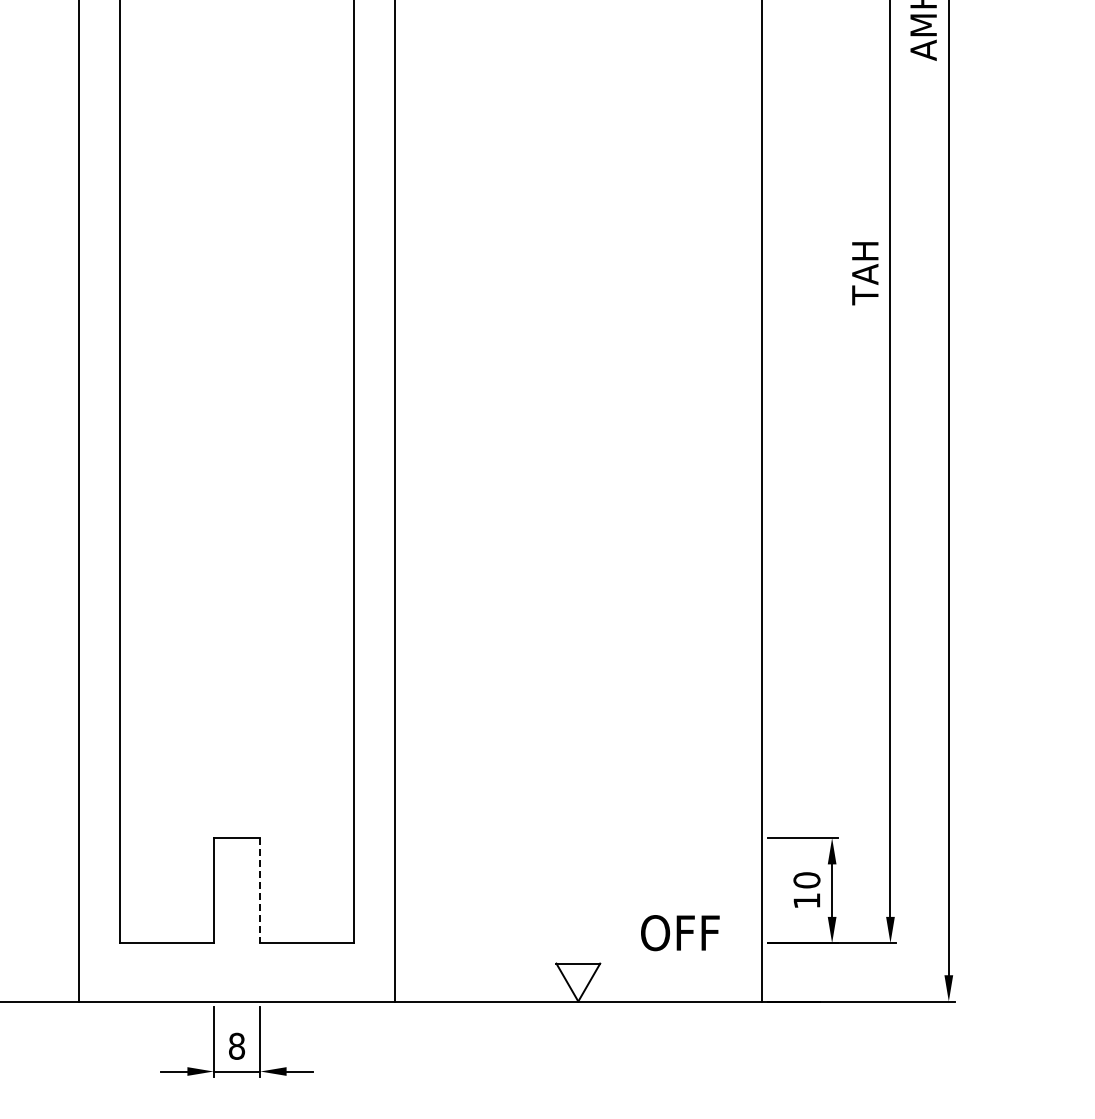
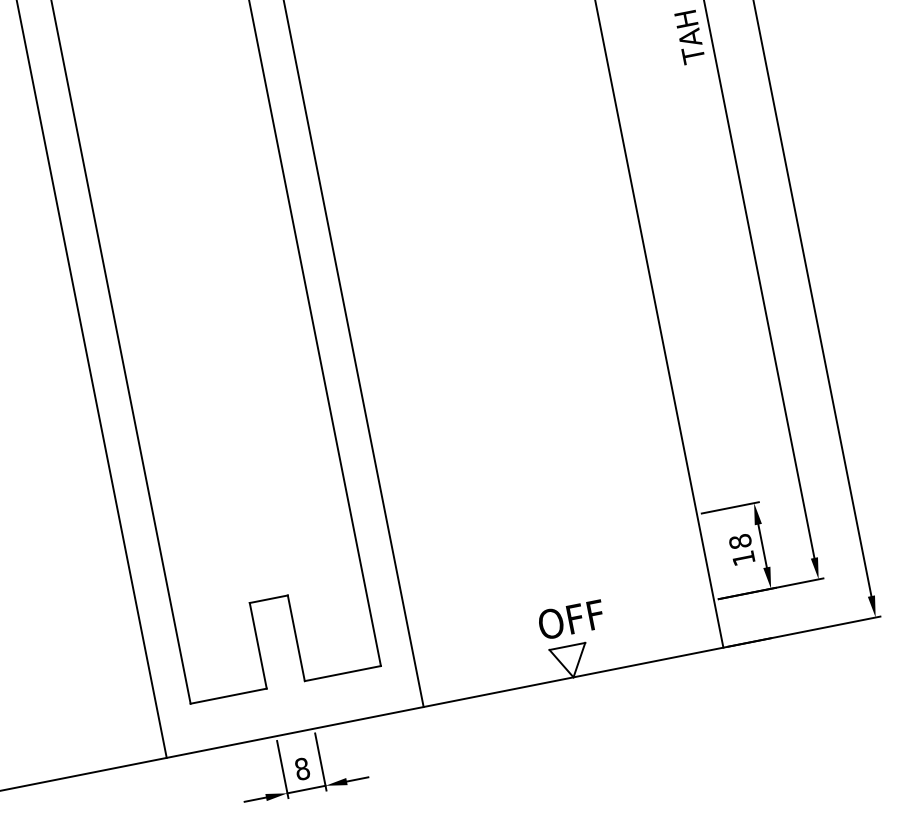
text: (806, 880) -> (740, 541), 10 -> 18
line: (260, 890) -> (296, 638), dashed -> solid
text: (680, 933) -> (571, 620), moved

